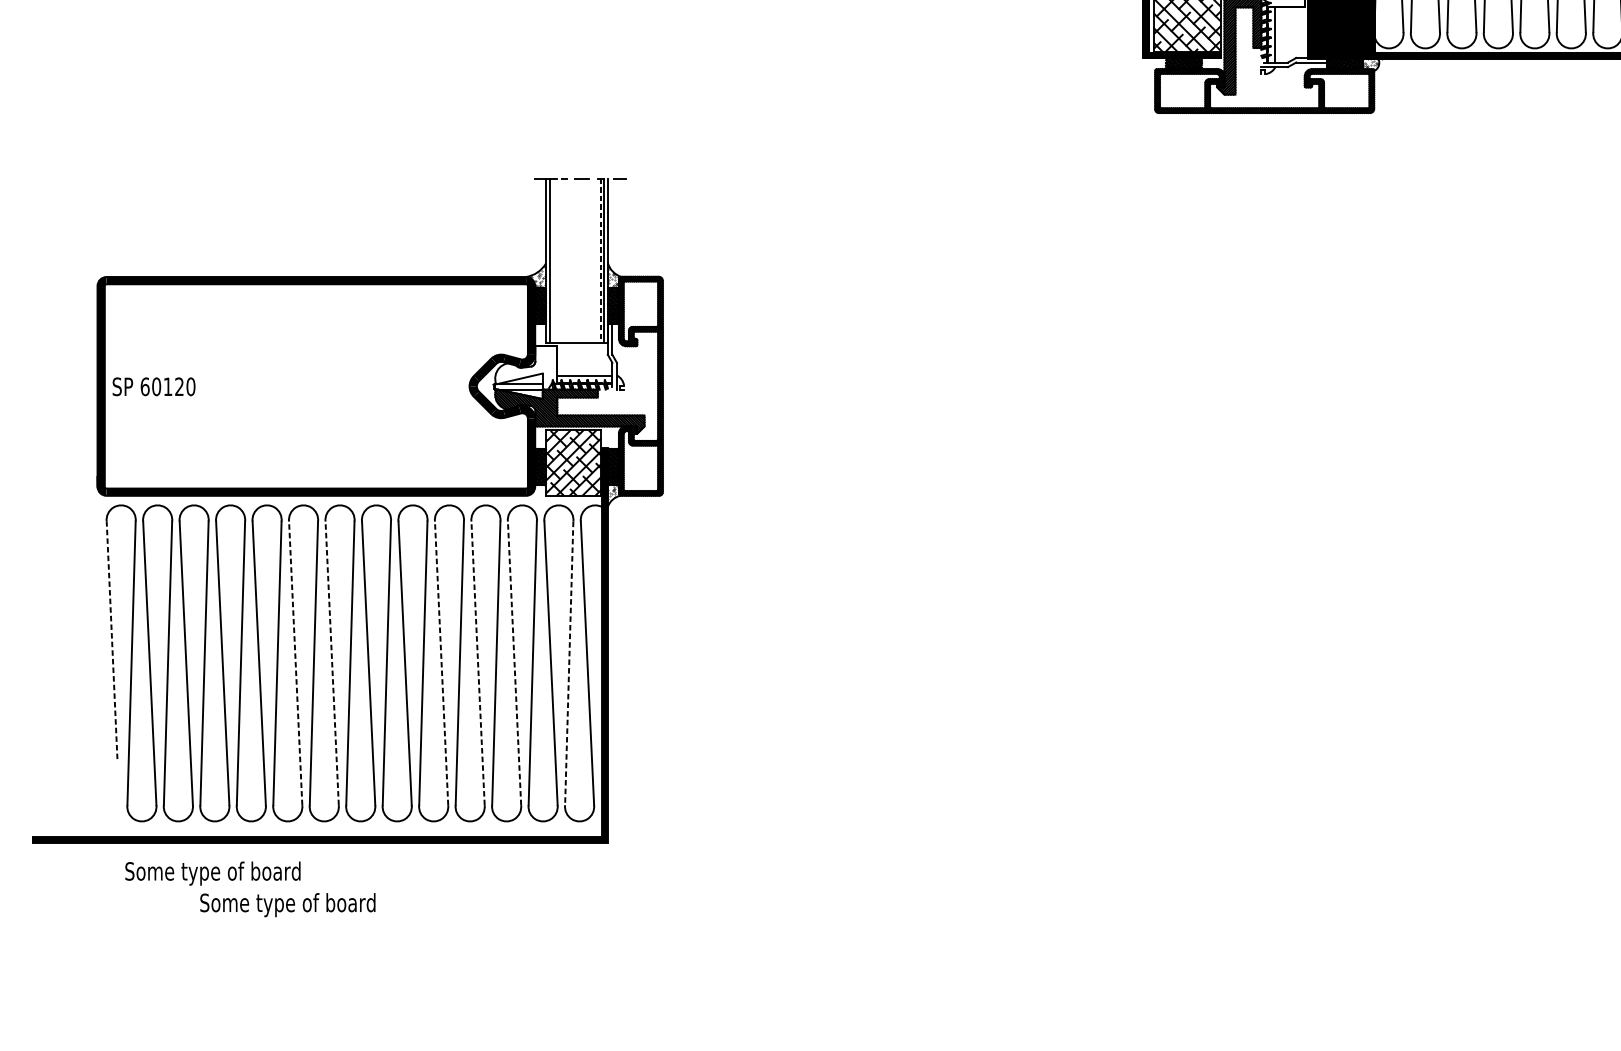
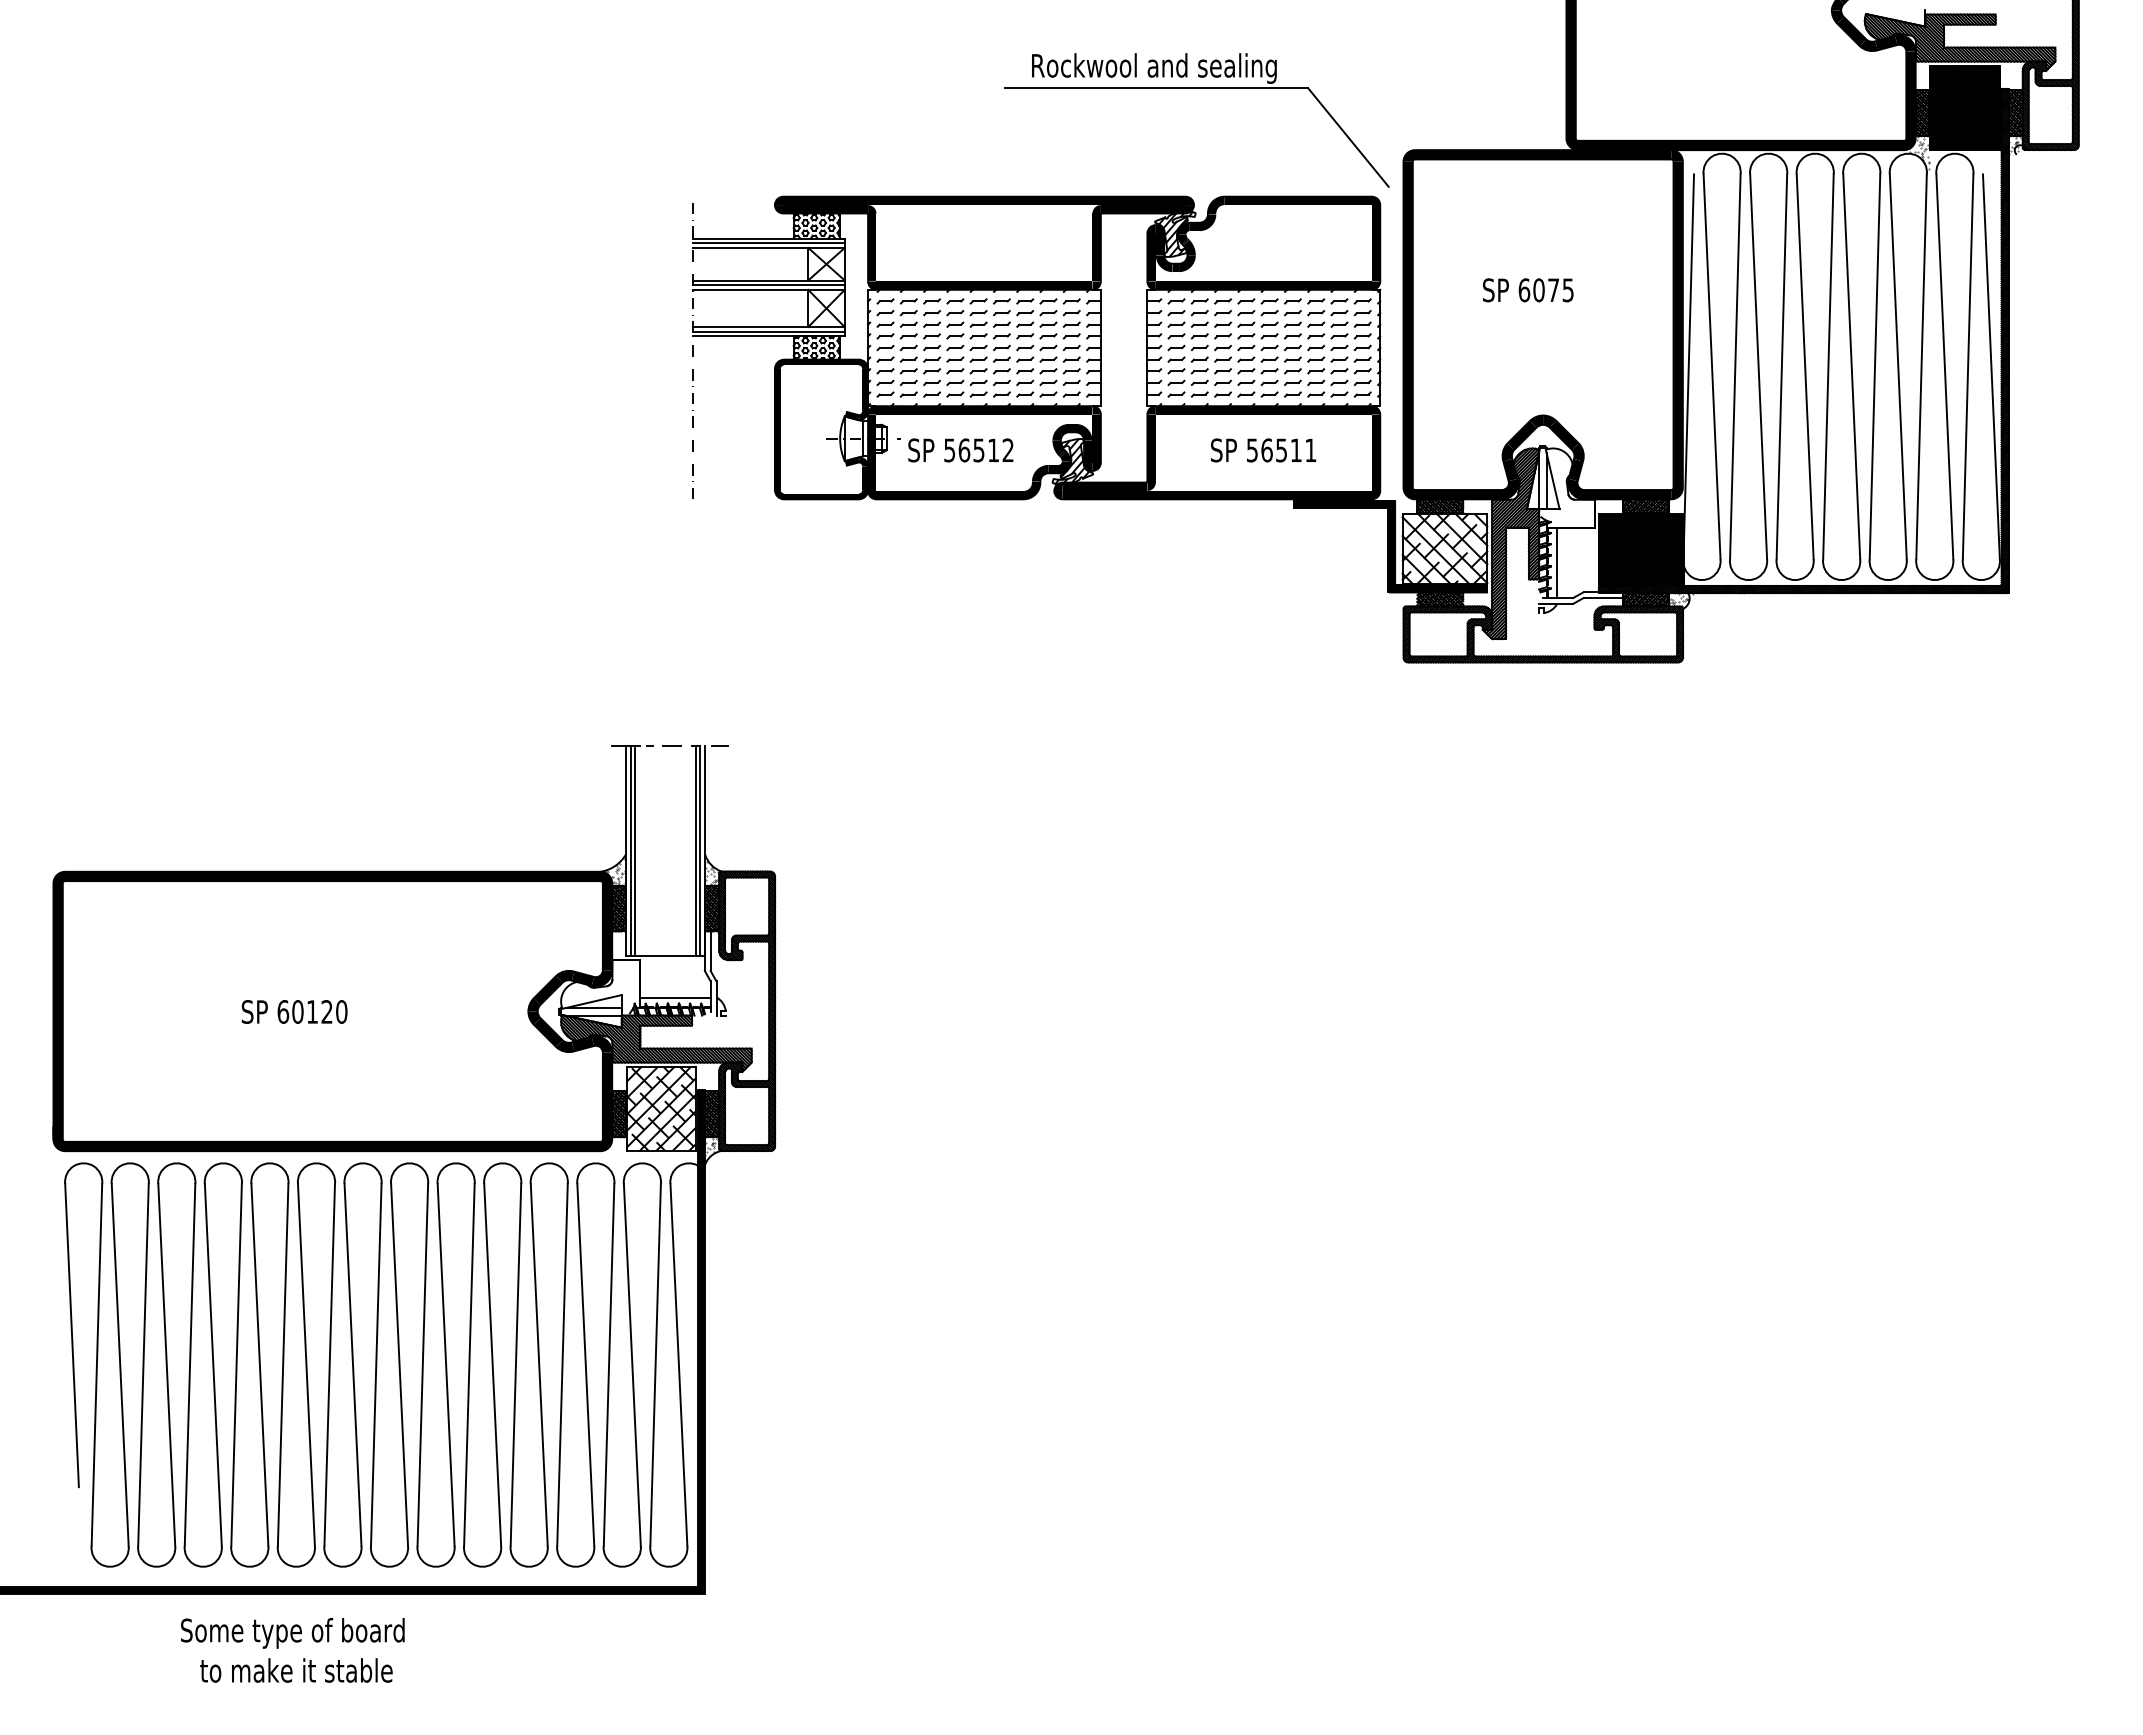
line: (553, 260) -> (635, 850), added
line: (600, 260) -> (695, 850), dashed -> solid
text: (153, 386) -> (294, 1011), moved
line: (112, 640) -> (72, 1335), dashed -> solid
line: (295, 662) -> (306, 1364), dashed -> solid
line: (331, 662) -> (352, 1364), dashed -> solid
line: (441, 662) -> (492, 1364), dashed -> solid
line: (478, 662) -> (539, 1364), dashed -> solid
line: (514, 662) -> (585, 1364), dashed -> solid
line: (569, 663) -> (655, 1365), dashed -> solid
text: (212, 873) -> (292, 1633), moved
text: (287, 905) -> (296, 1673), Some type of board -> to make it stable

